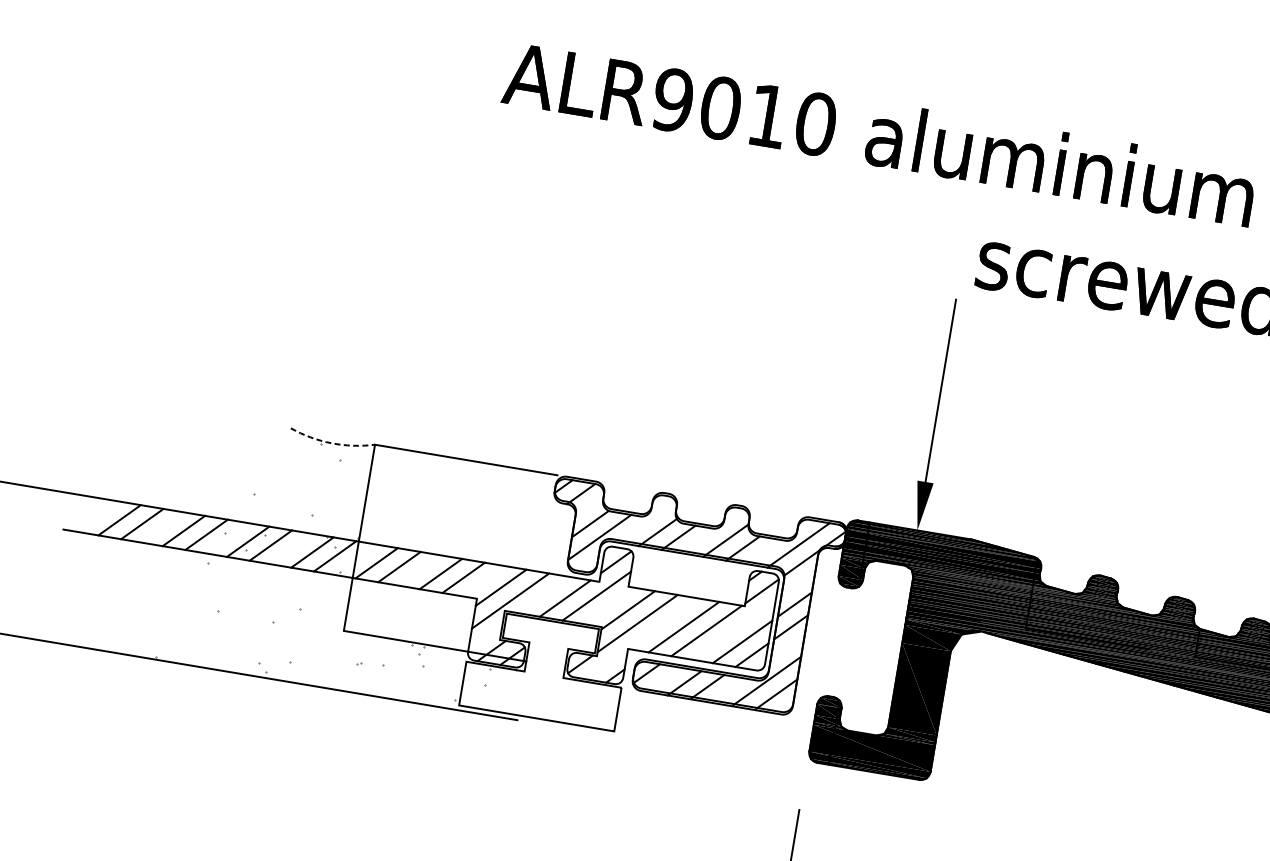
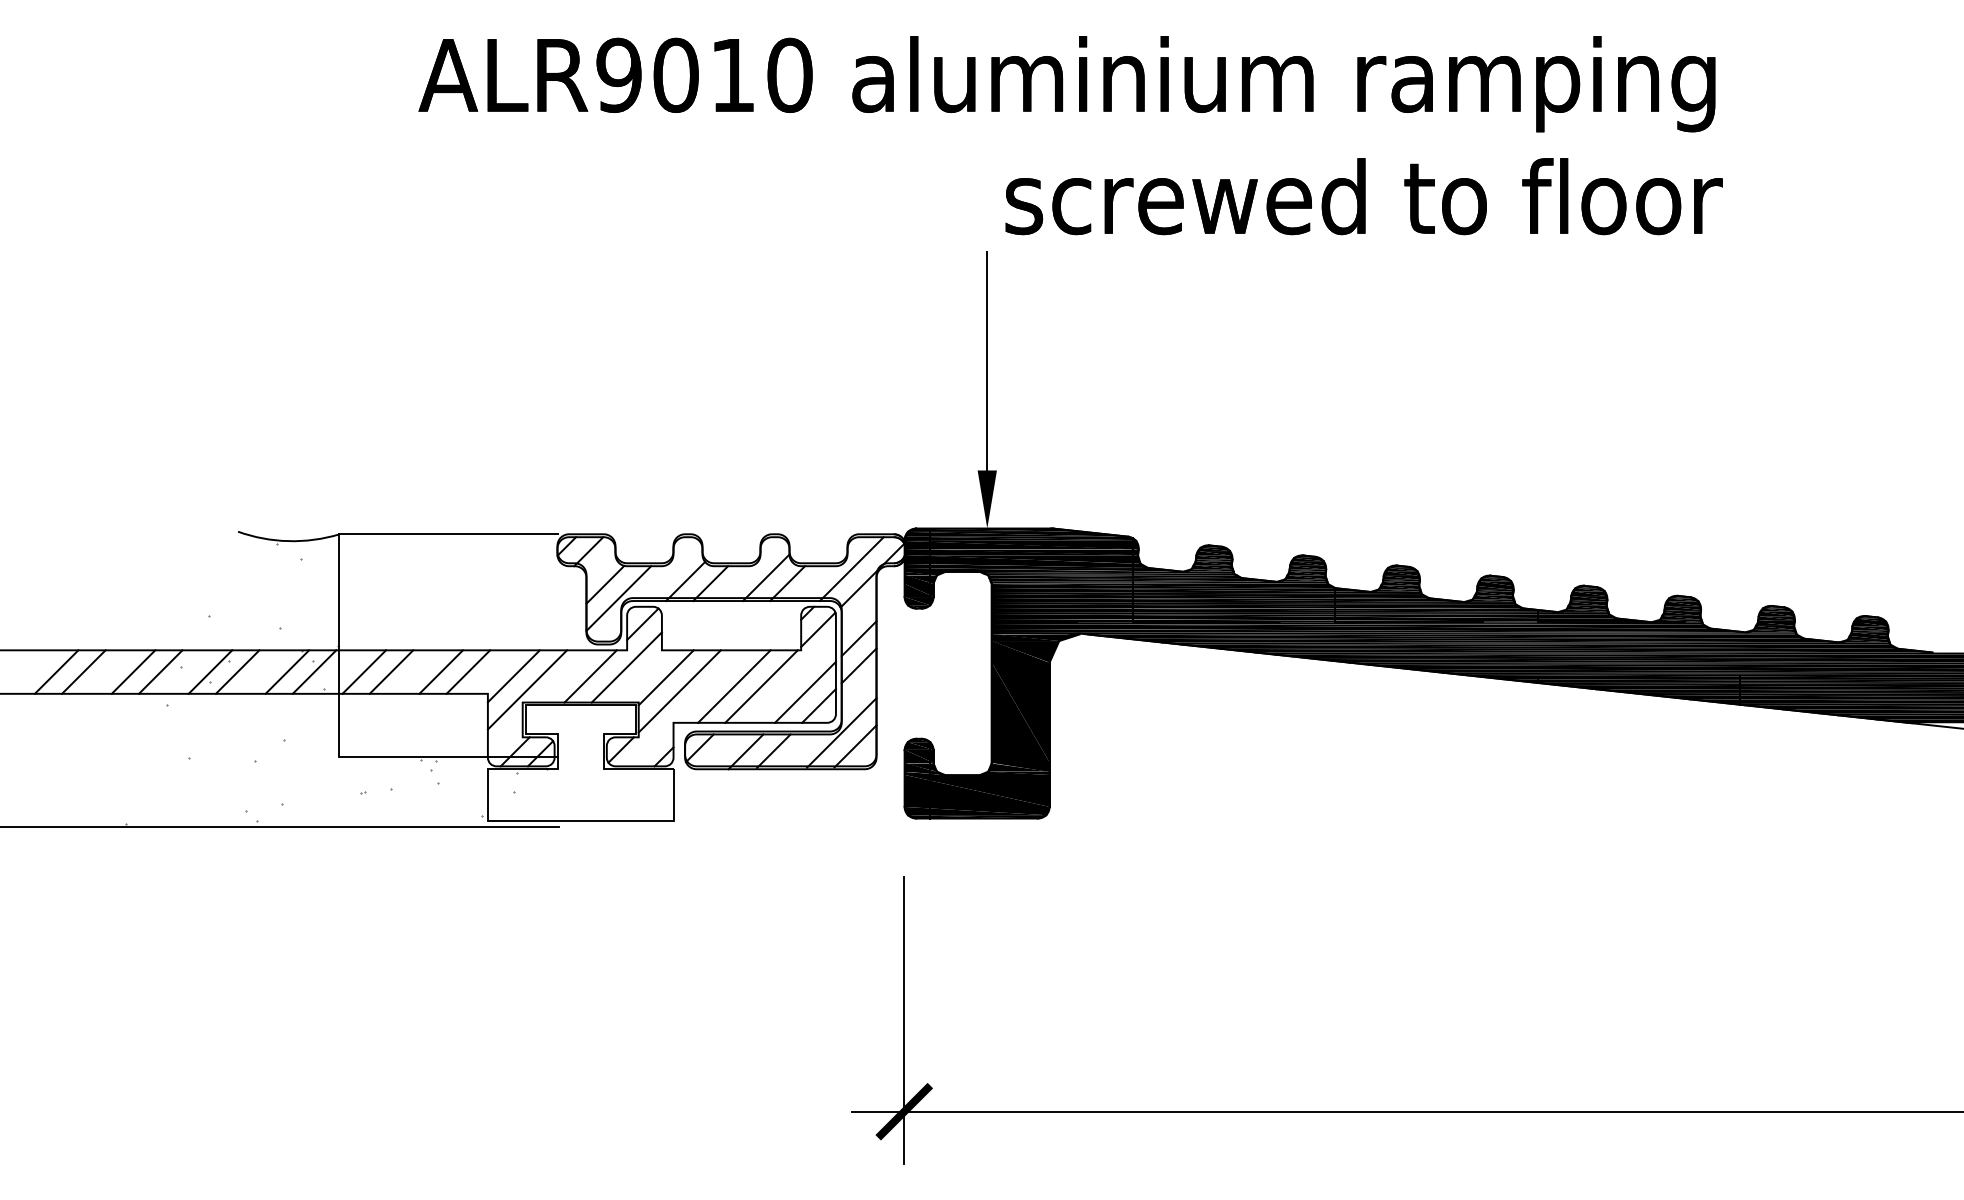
arc: (331, 443) -> (288, 541), dashed -> solid

